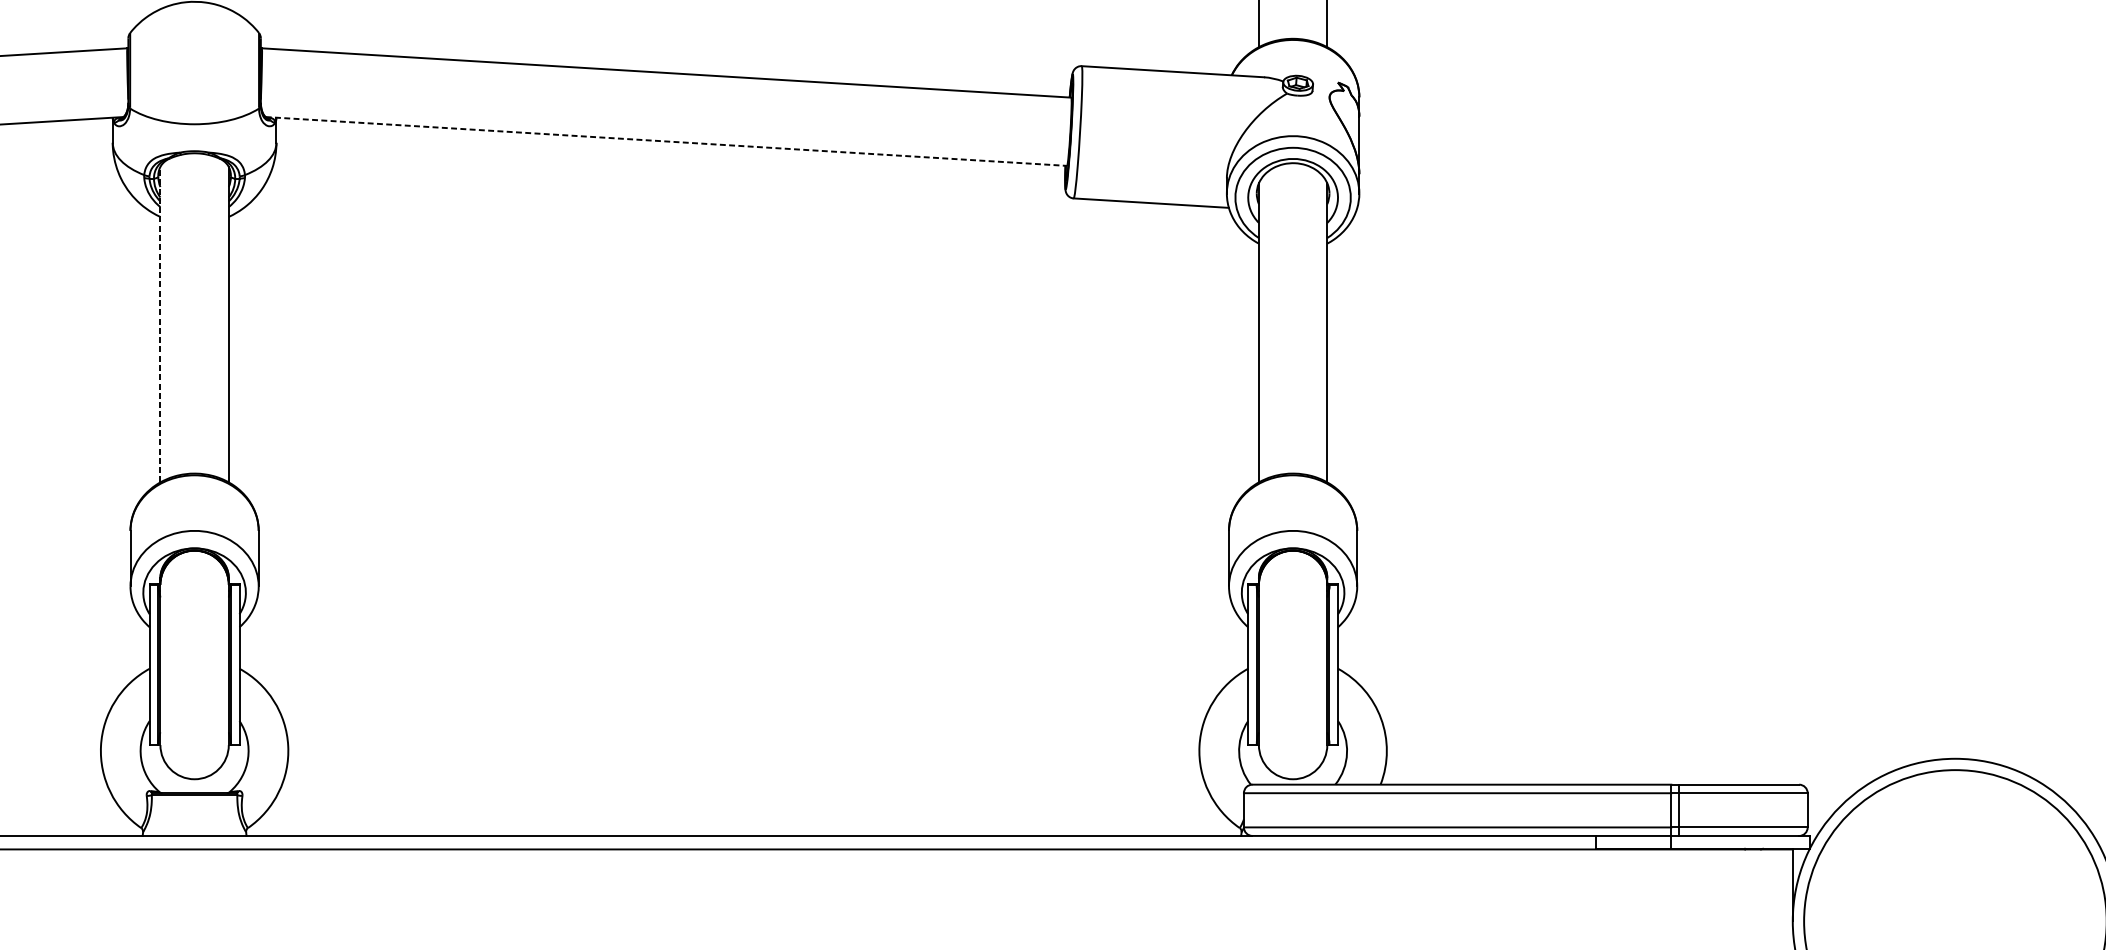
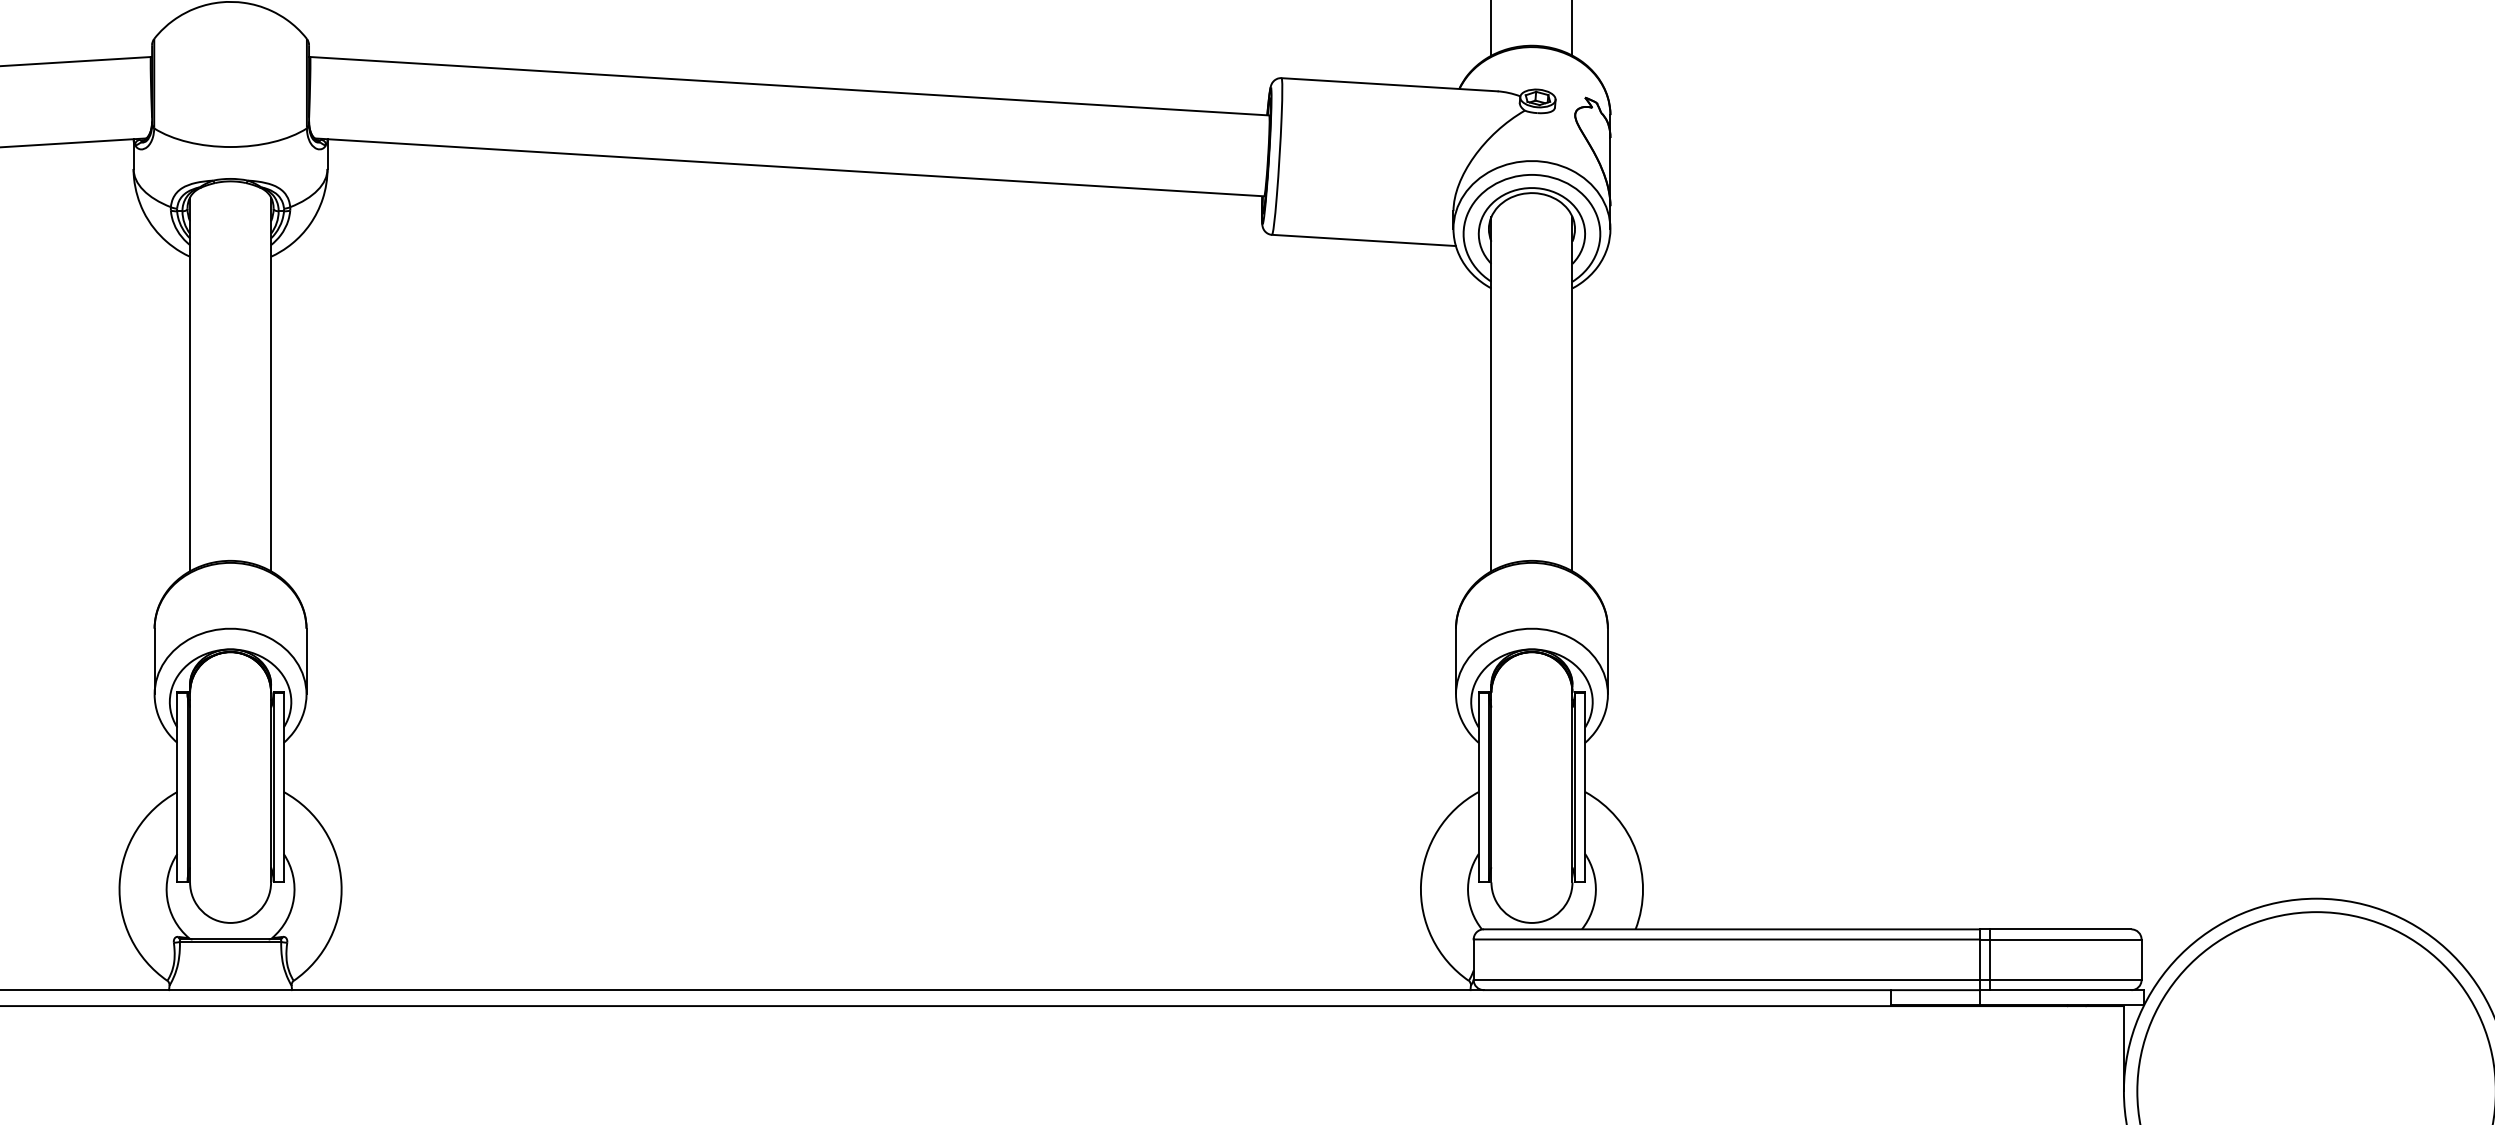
line: (666, 141) -> (789, 167), dashed -> solid
line: (160, 324) -> (190, 384), dashed -> solid

